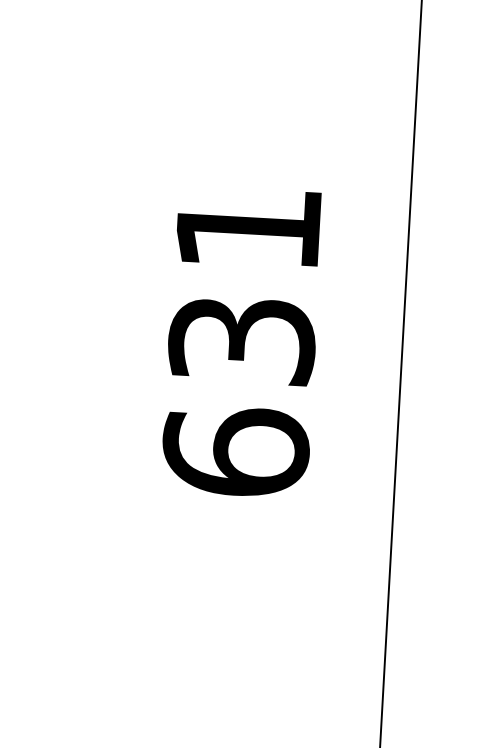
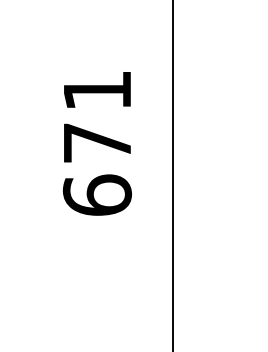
text: (240, 339) -> (96, 142), 631 -> 671

